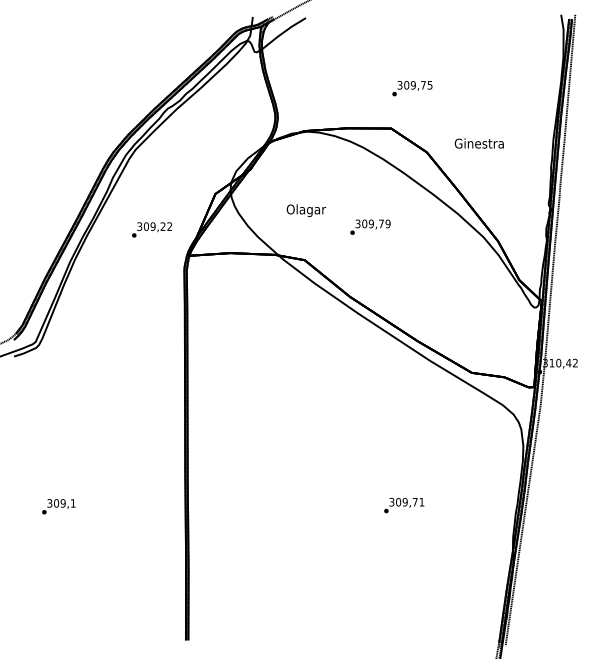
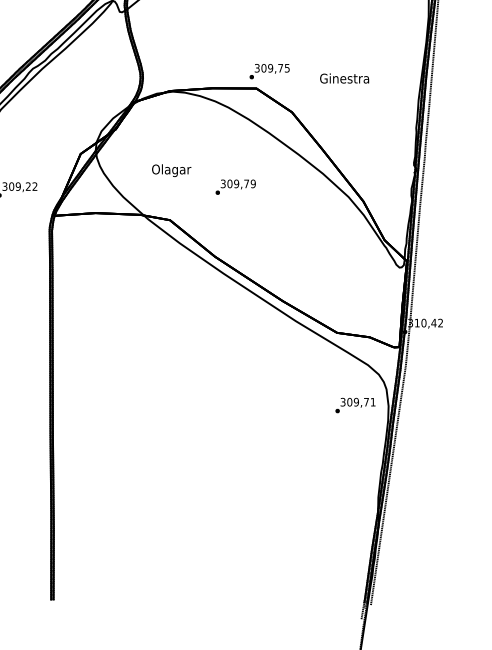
text: (412, 88) -> (269, 71), moved
text: (478, 143) -> (343, 78), moved
text: (404, 505) -> (355, 405), moved

